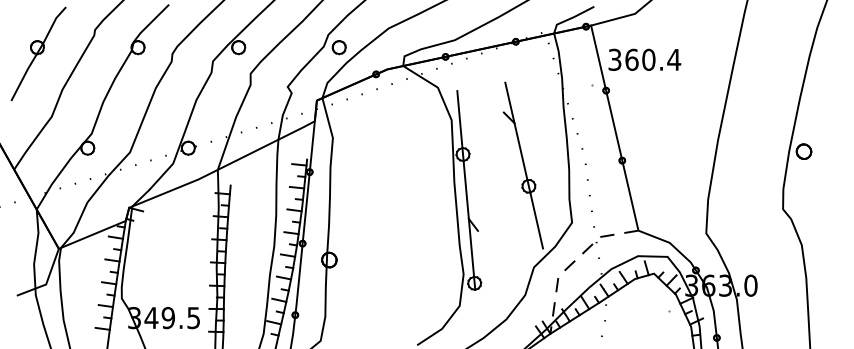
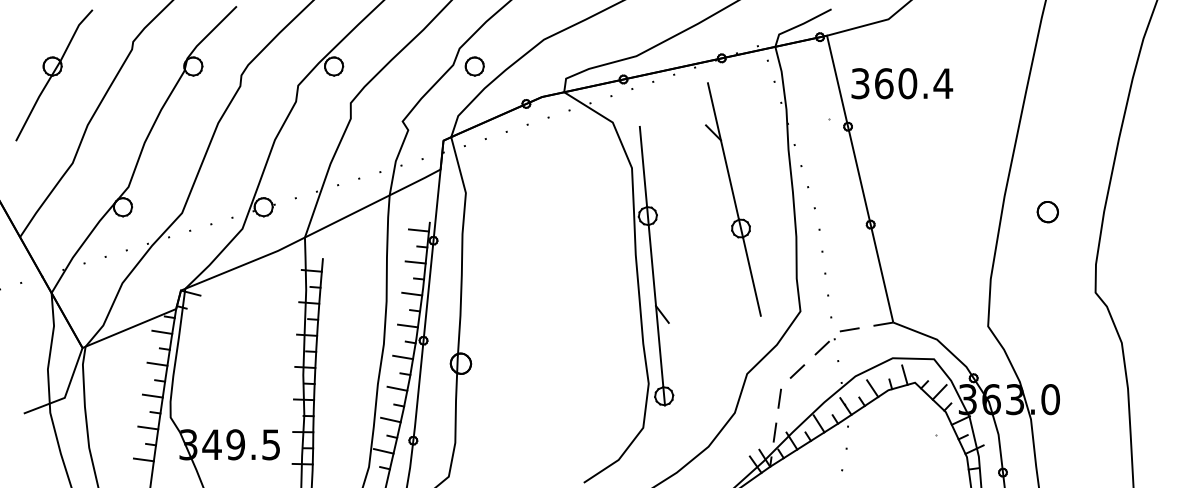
part: (803, 151) -> (1047, 212), moved
part: (523, 165) -> (733, 199), moved

